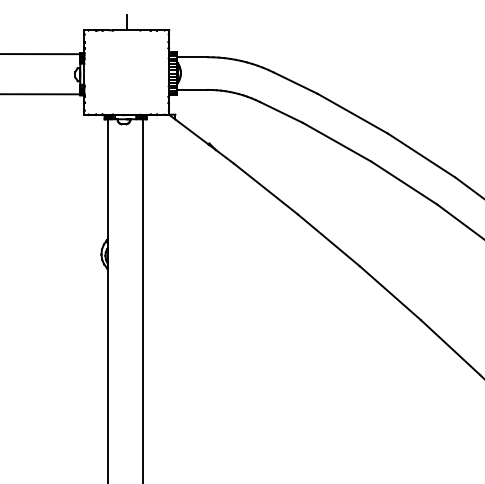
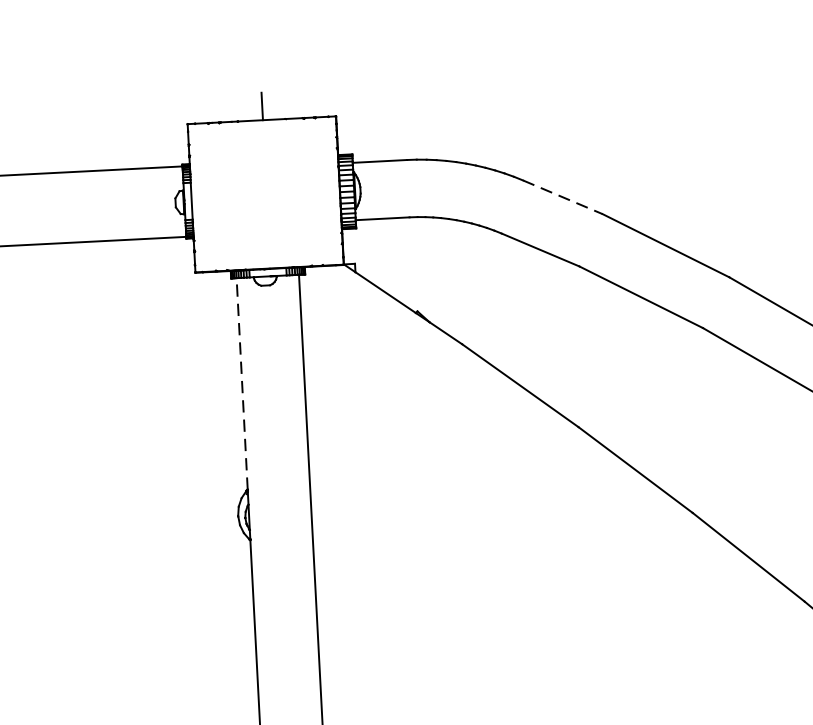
line: (295, 83) -> (562, 198), solid -> dashed
line: (107, 179) -> (241, 383), solid -> dashed

